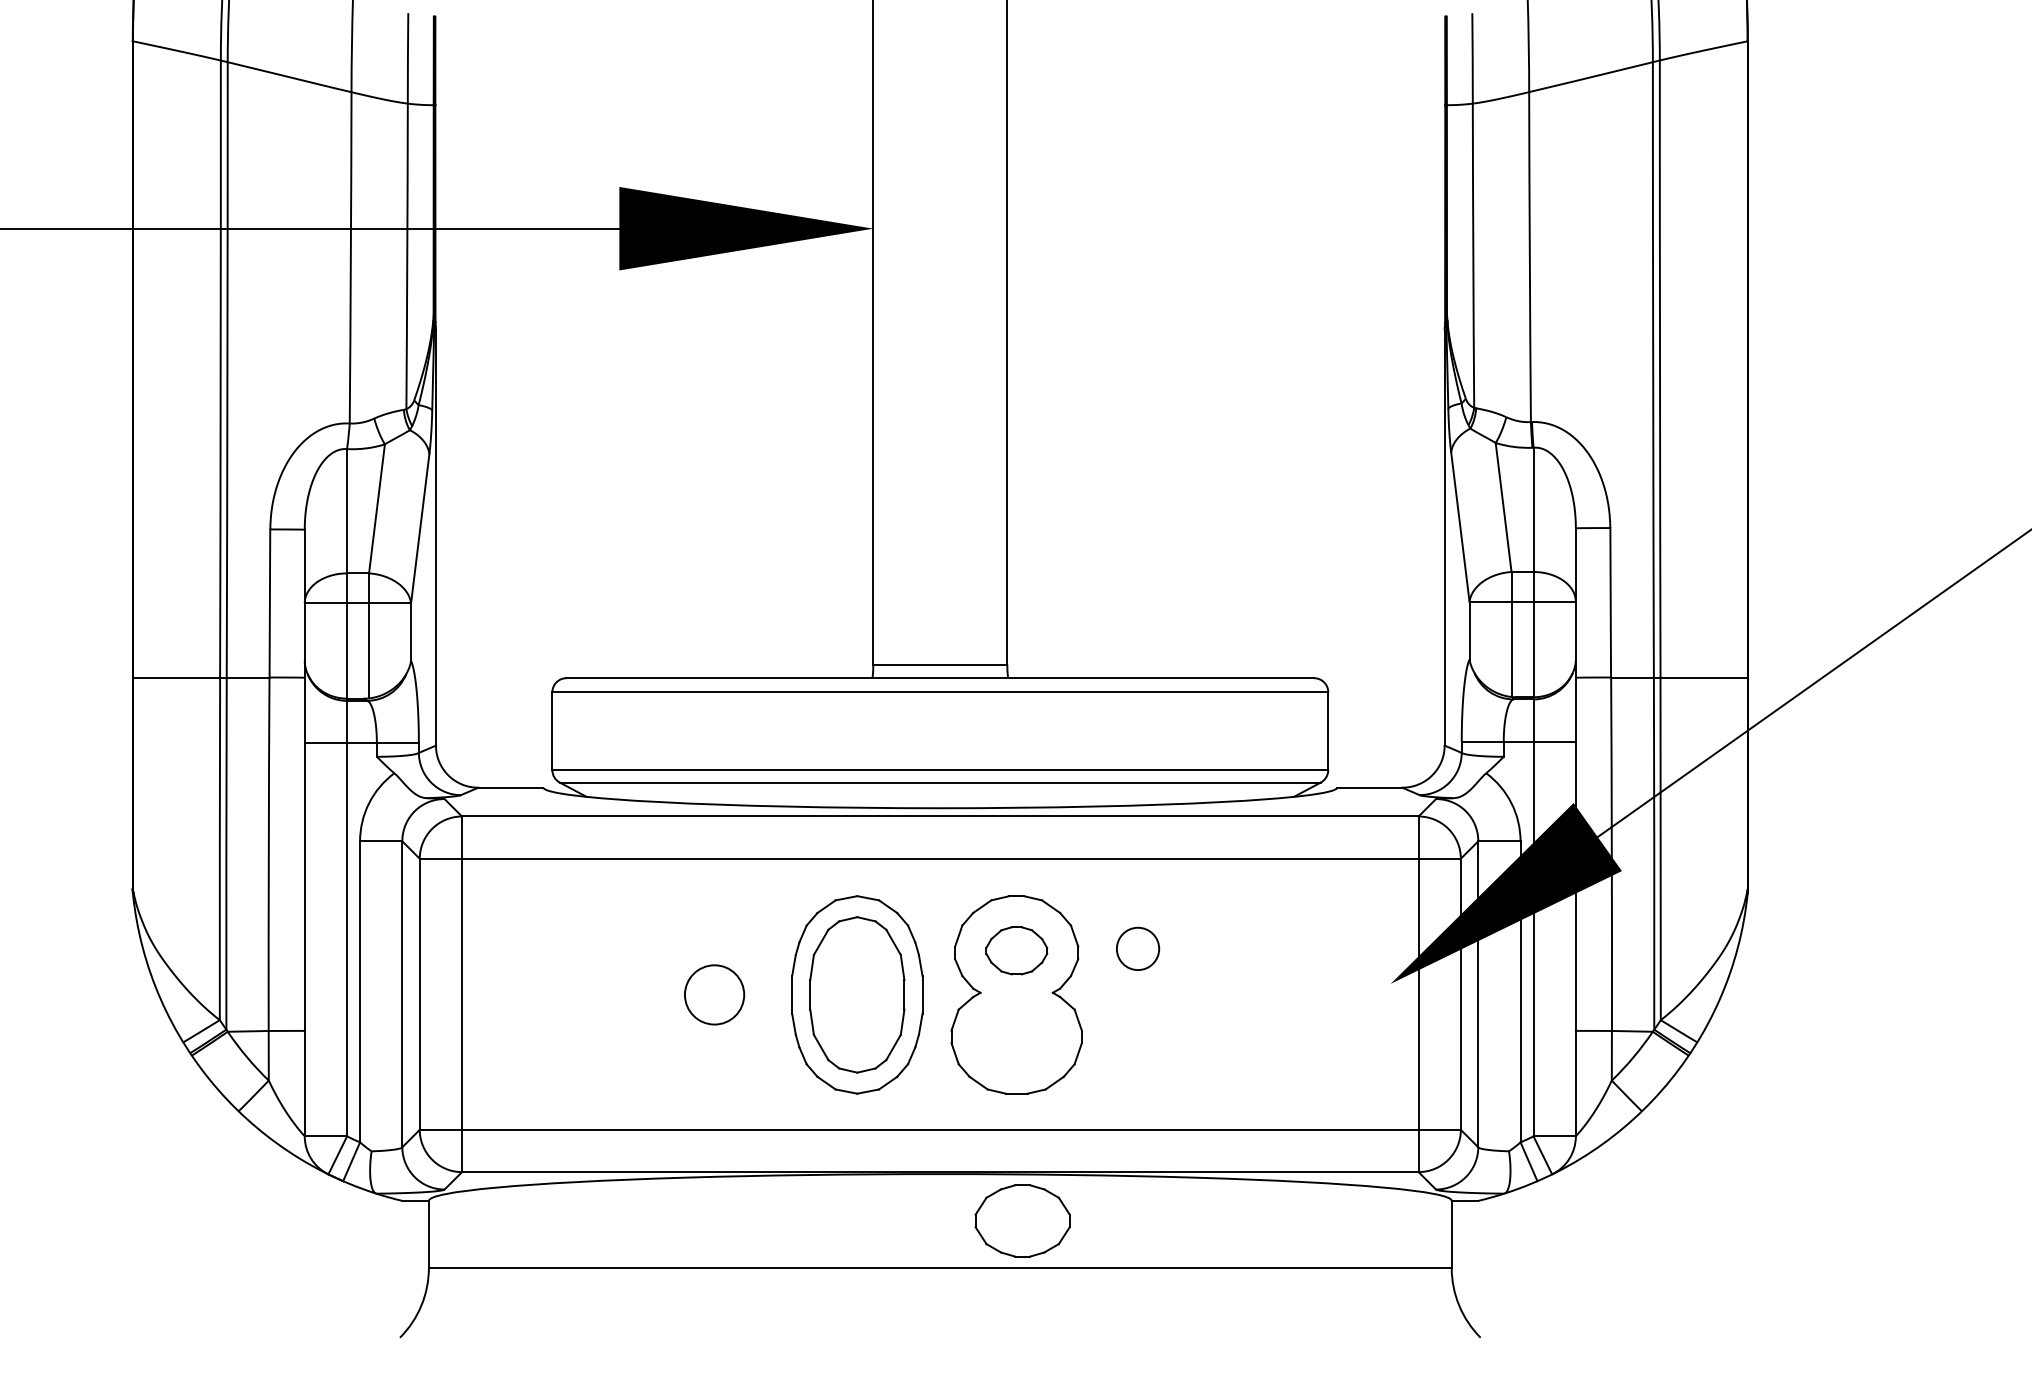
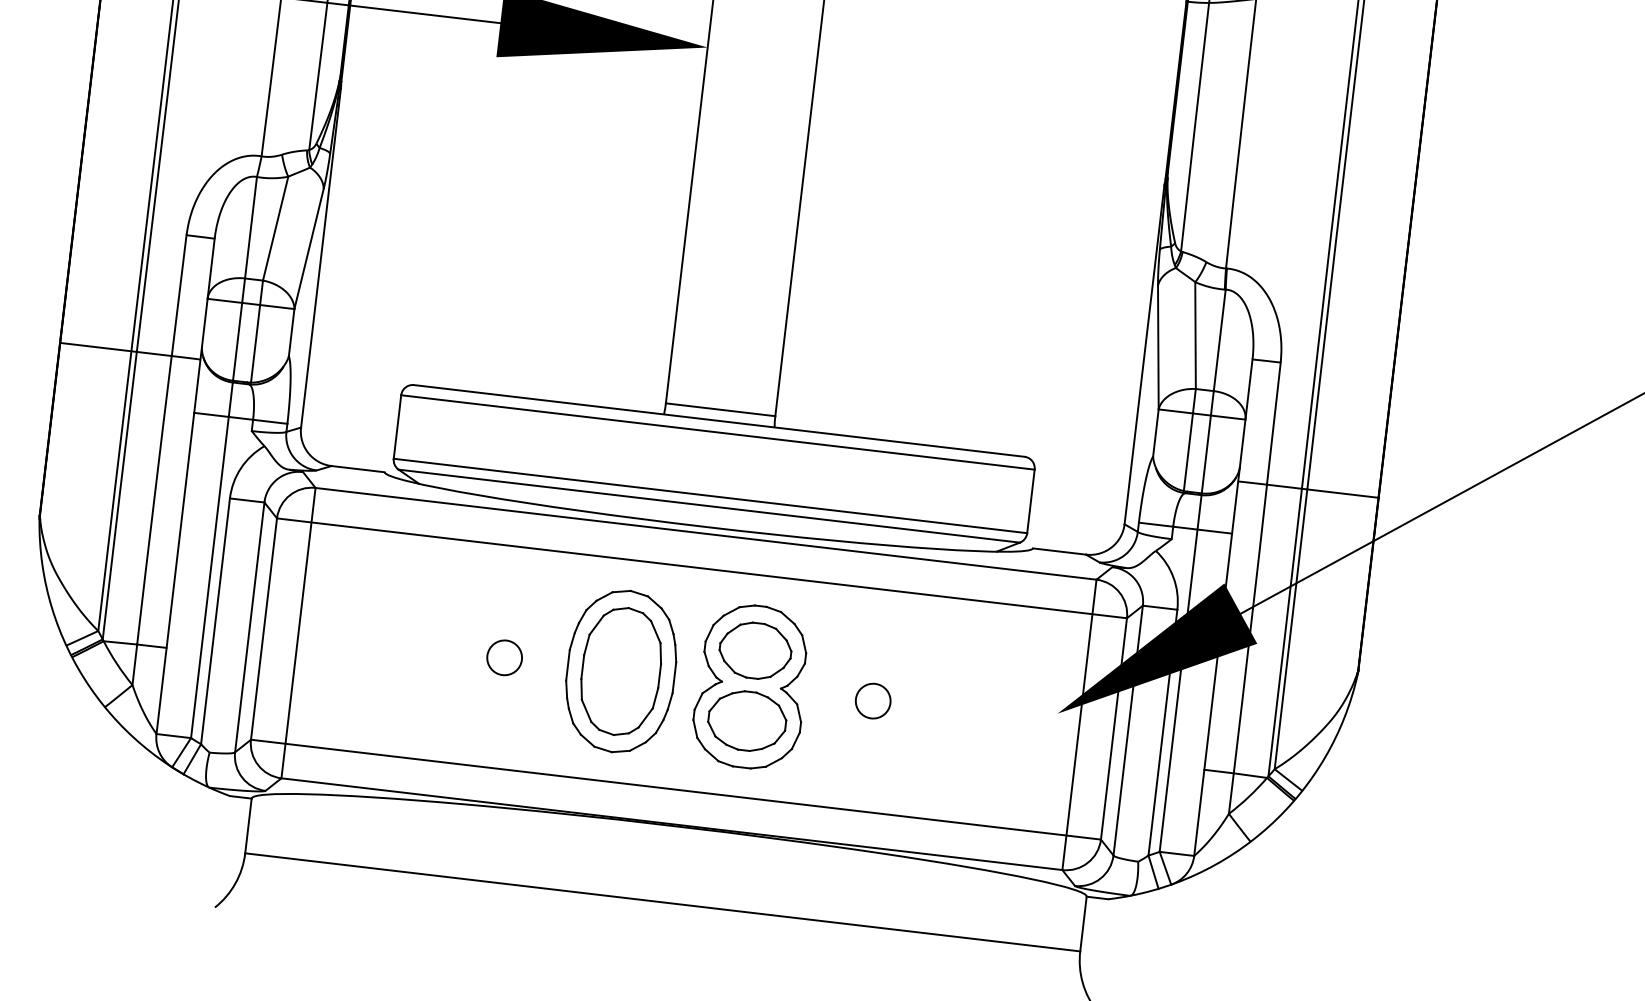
circle: (1138, 948) -> (873, 700), moved
part: (1016, 950) -> (755, 650), size x1.43
circle: (714, 994) -> (504, 657), size x0.71
part: (1022, 1220) -> (747, 720), moved

